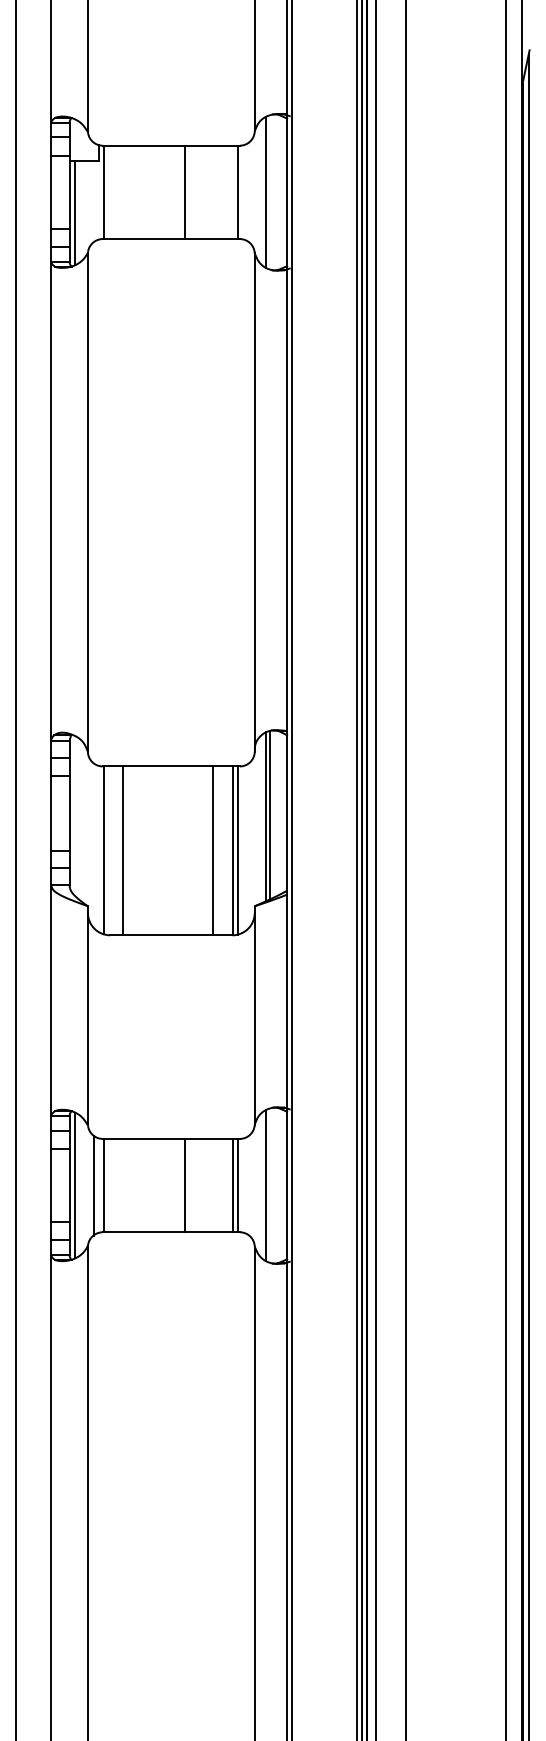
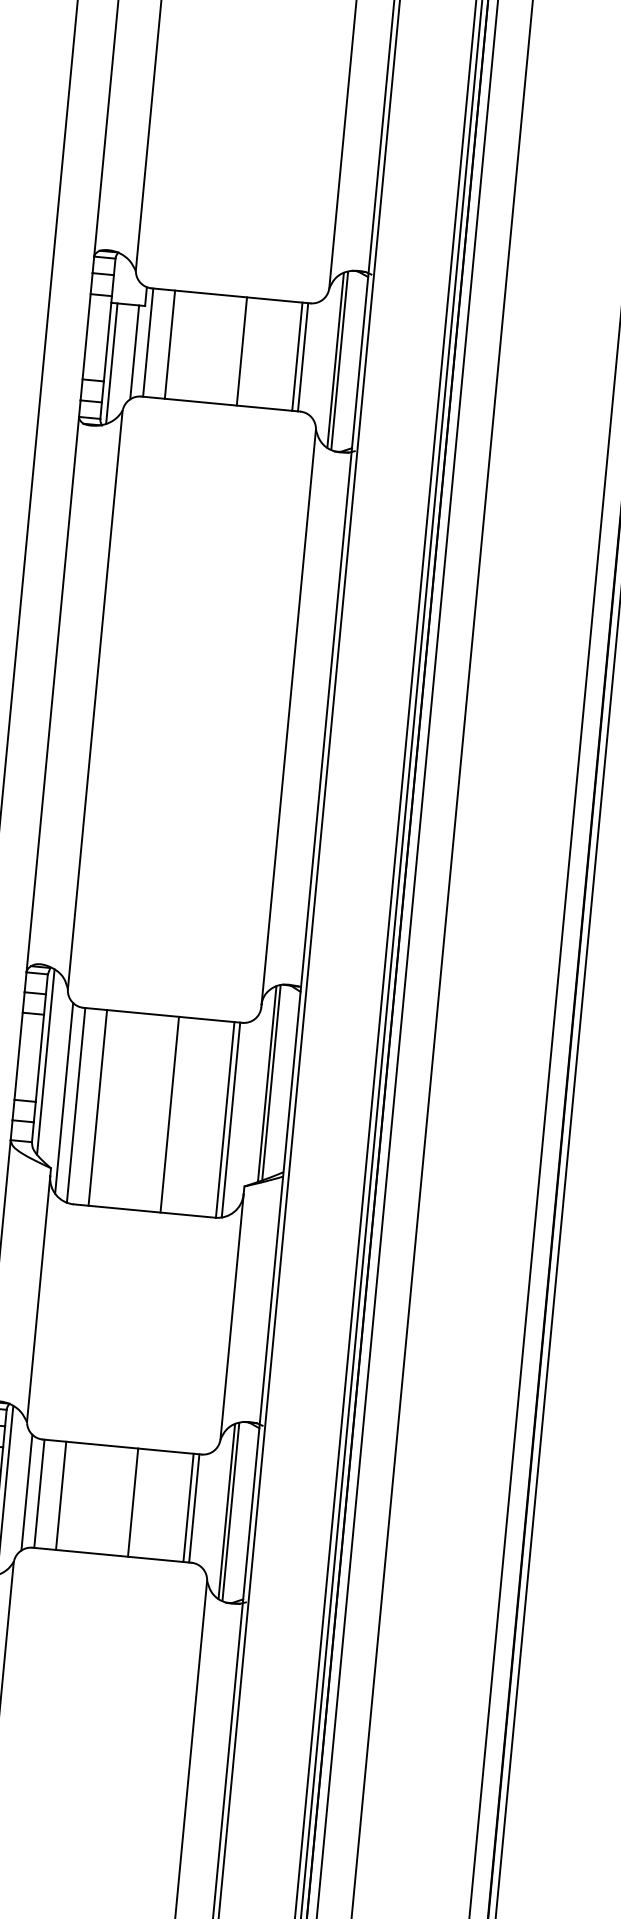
line: (123, 192) -> (170, 344), added
line: (232, 192) -> (296, 356), added
line: (269, 192) -> (339, 360), added
line: (93, 201) -> (134, 352), added
line: (74, 815) -> (45, 1061), added
line: (93, 845) -> (64, 1098), added
line: (213, 850) -> (170, 1114), moved
line: (123, 1185) -> (61, 1495), added
line: (269, 1185) -> (230, 1511), added

